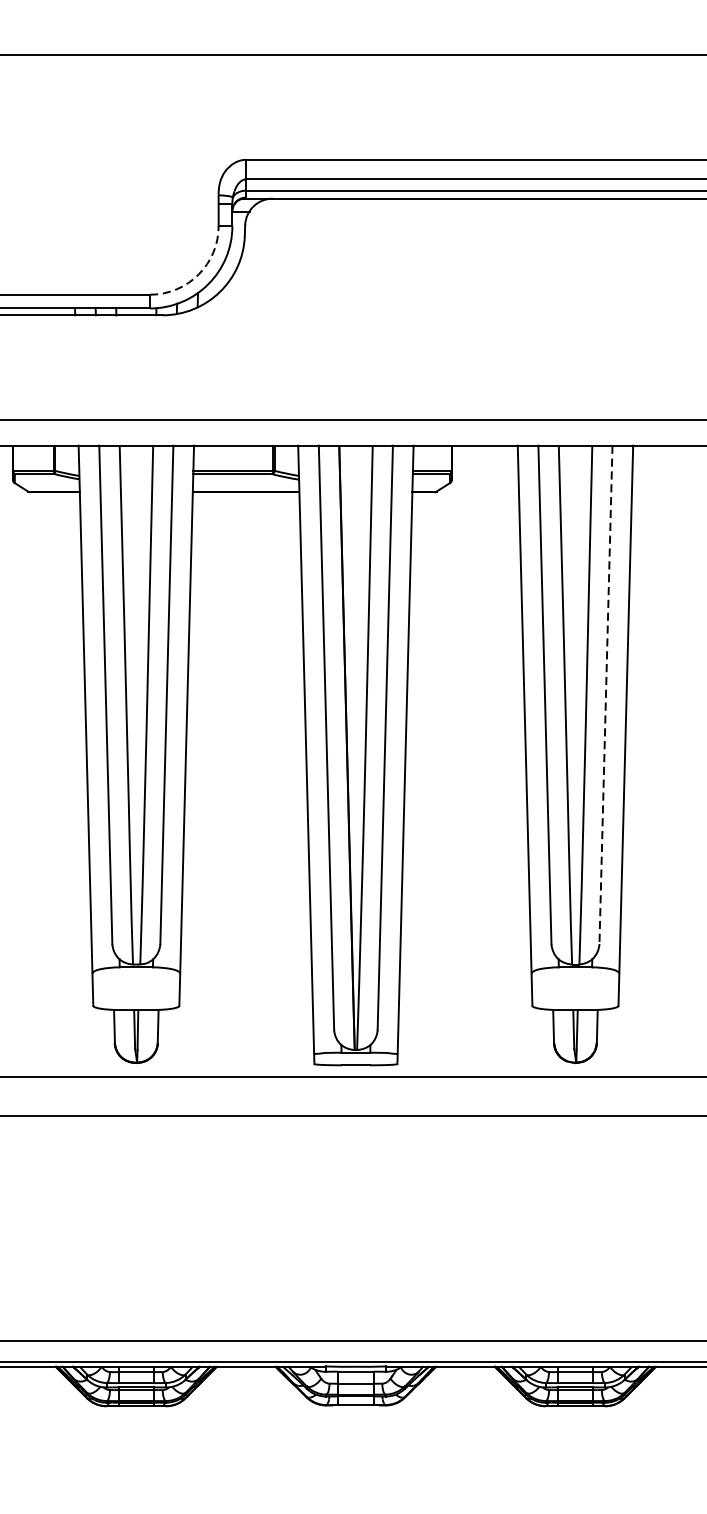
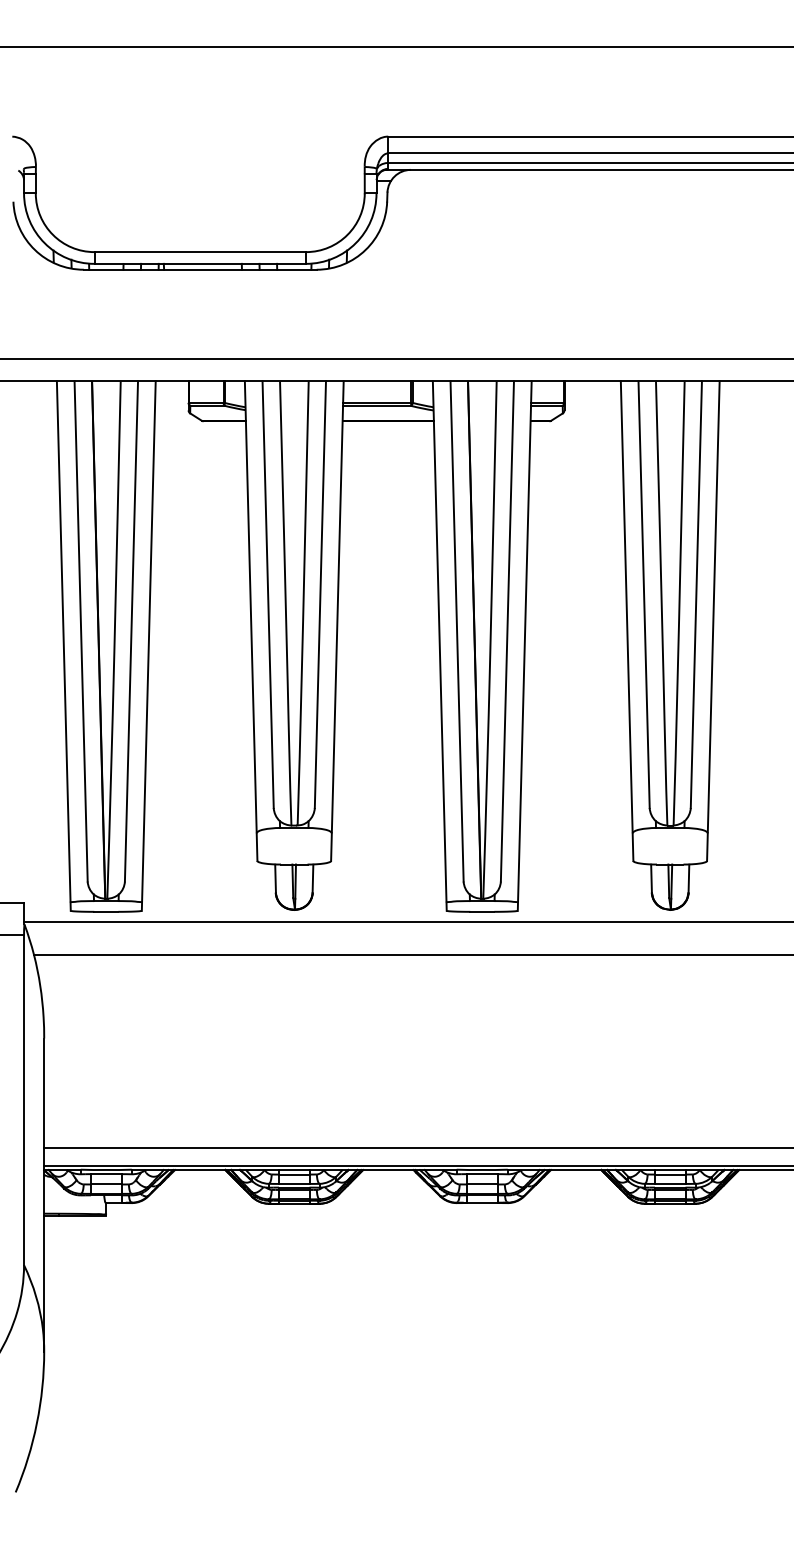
arc: (198, 274) -> (347, 234), dashed -> solid
line: (606, 695) -> (696, 595), dashed -> solid

